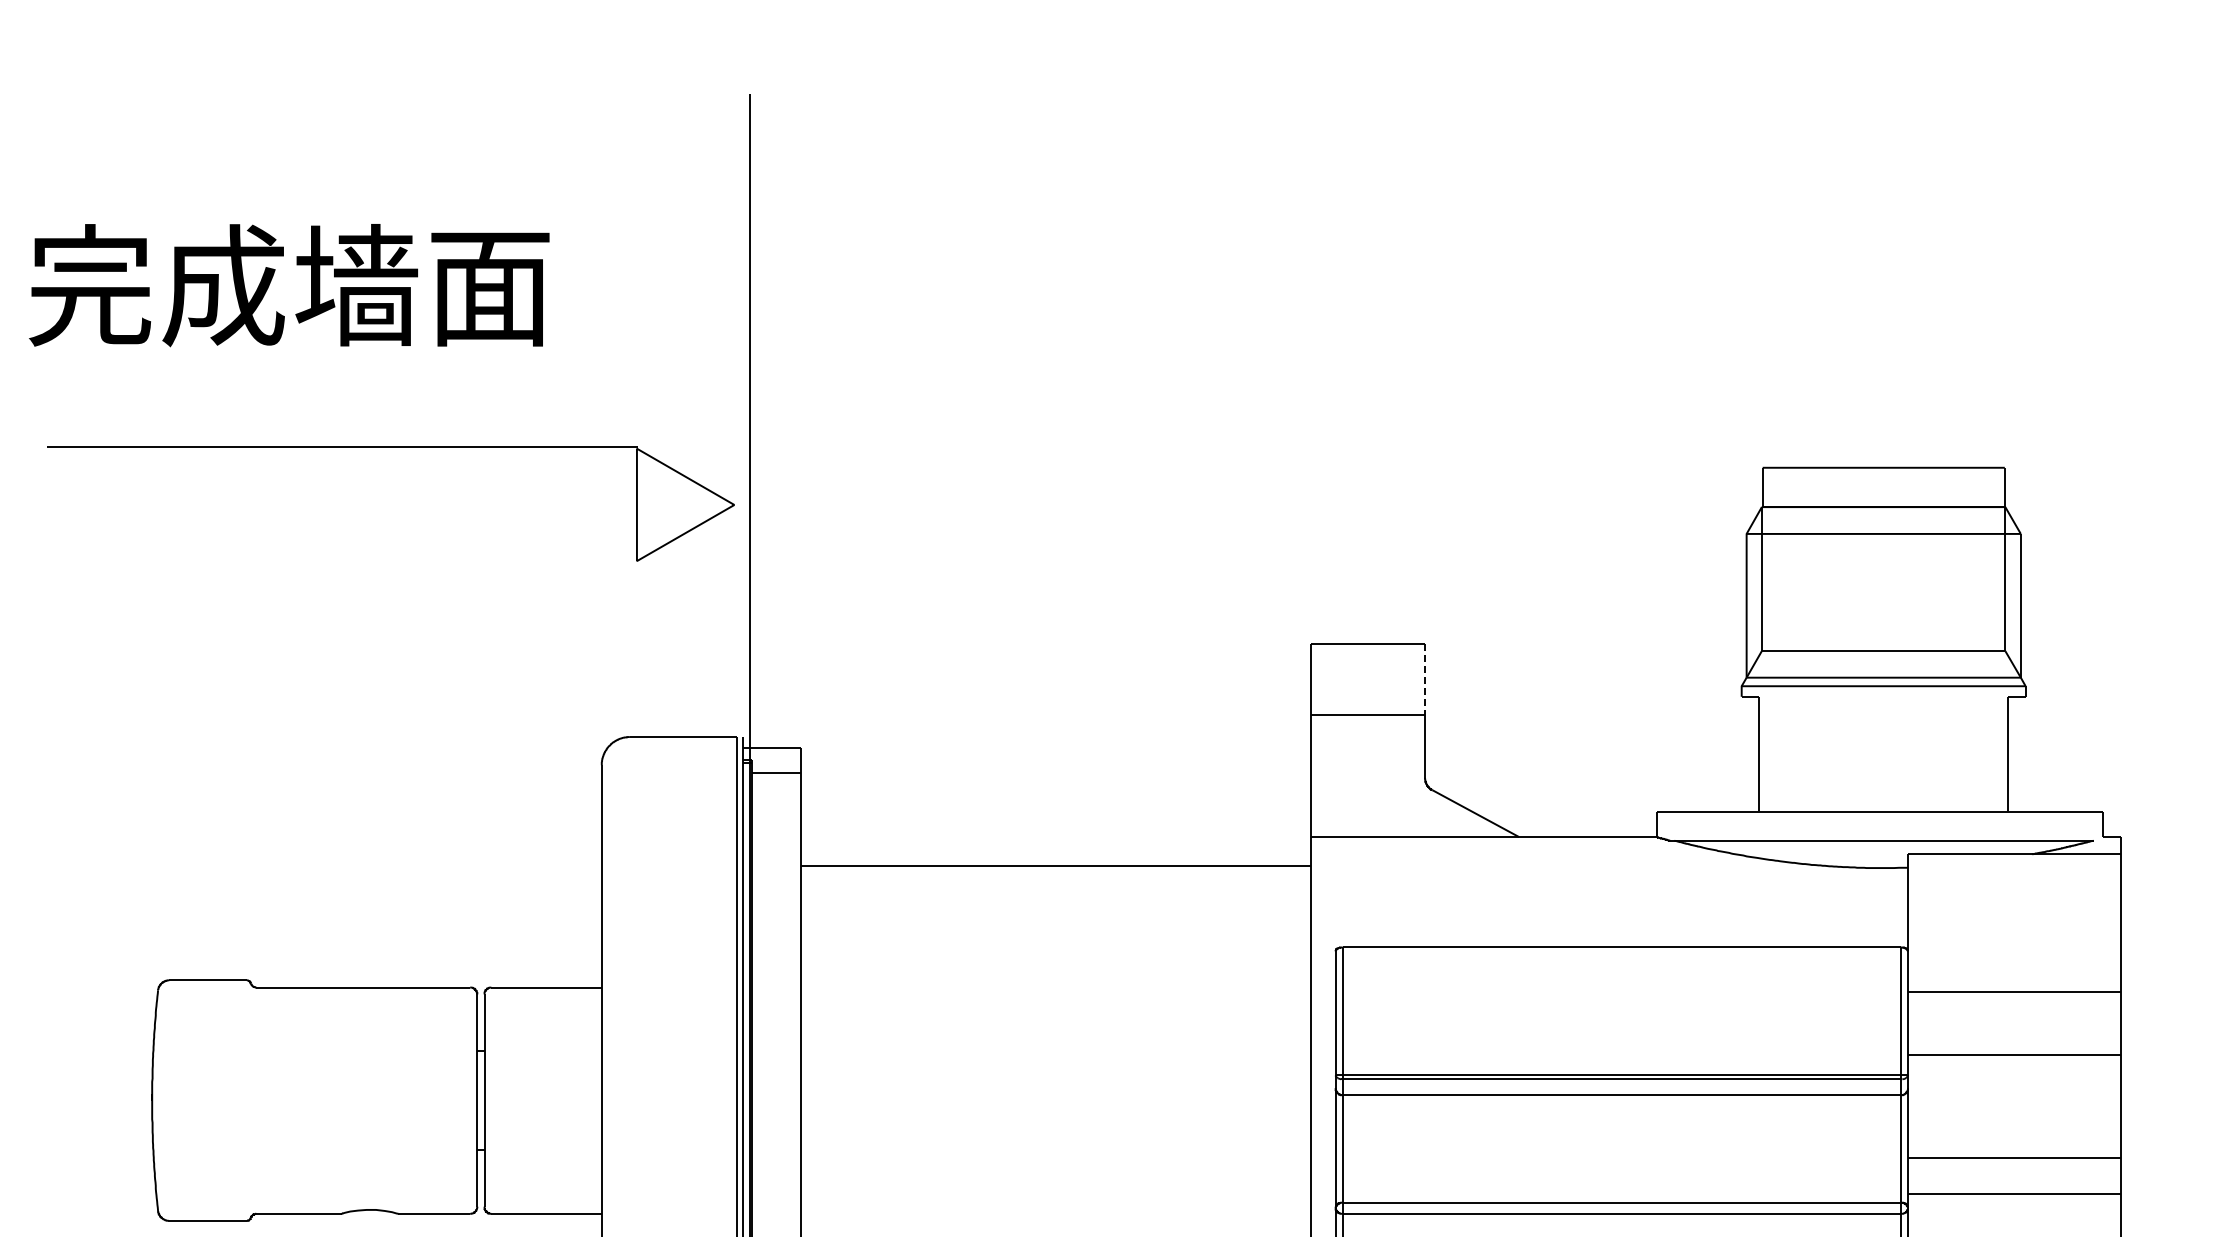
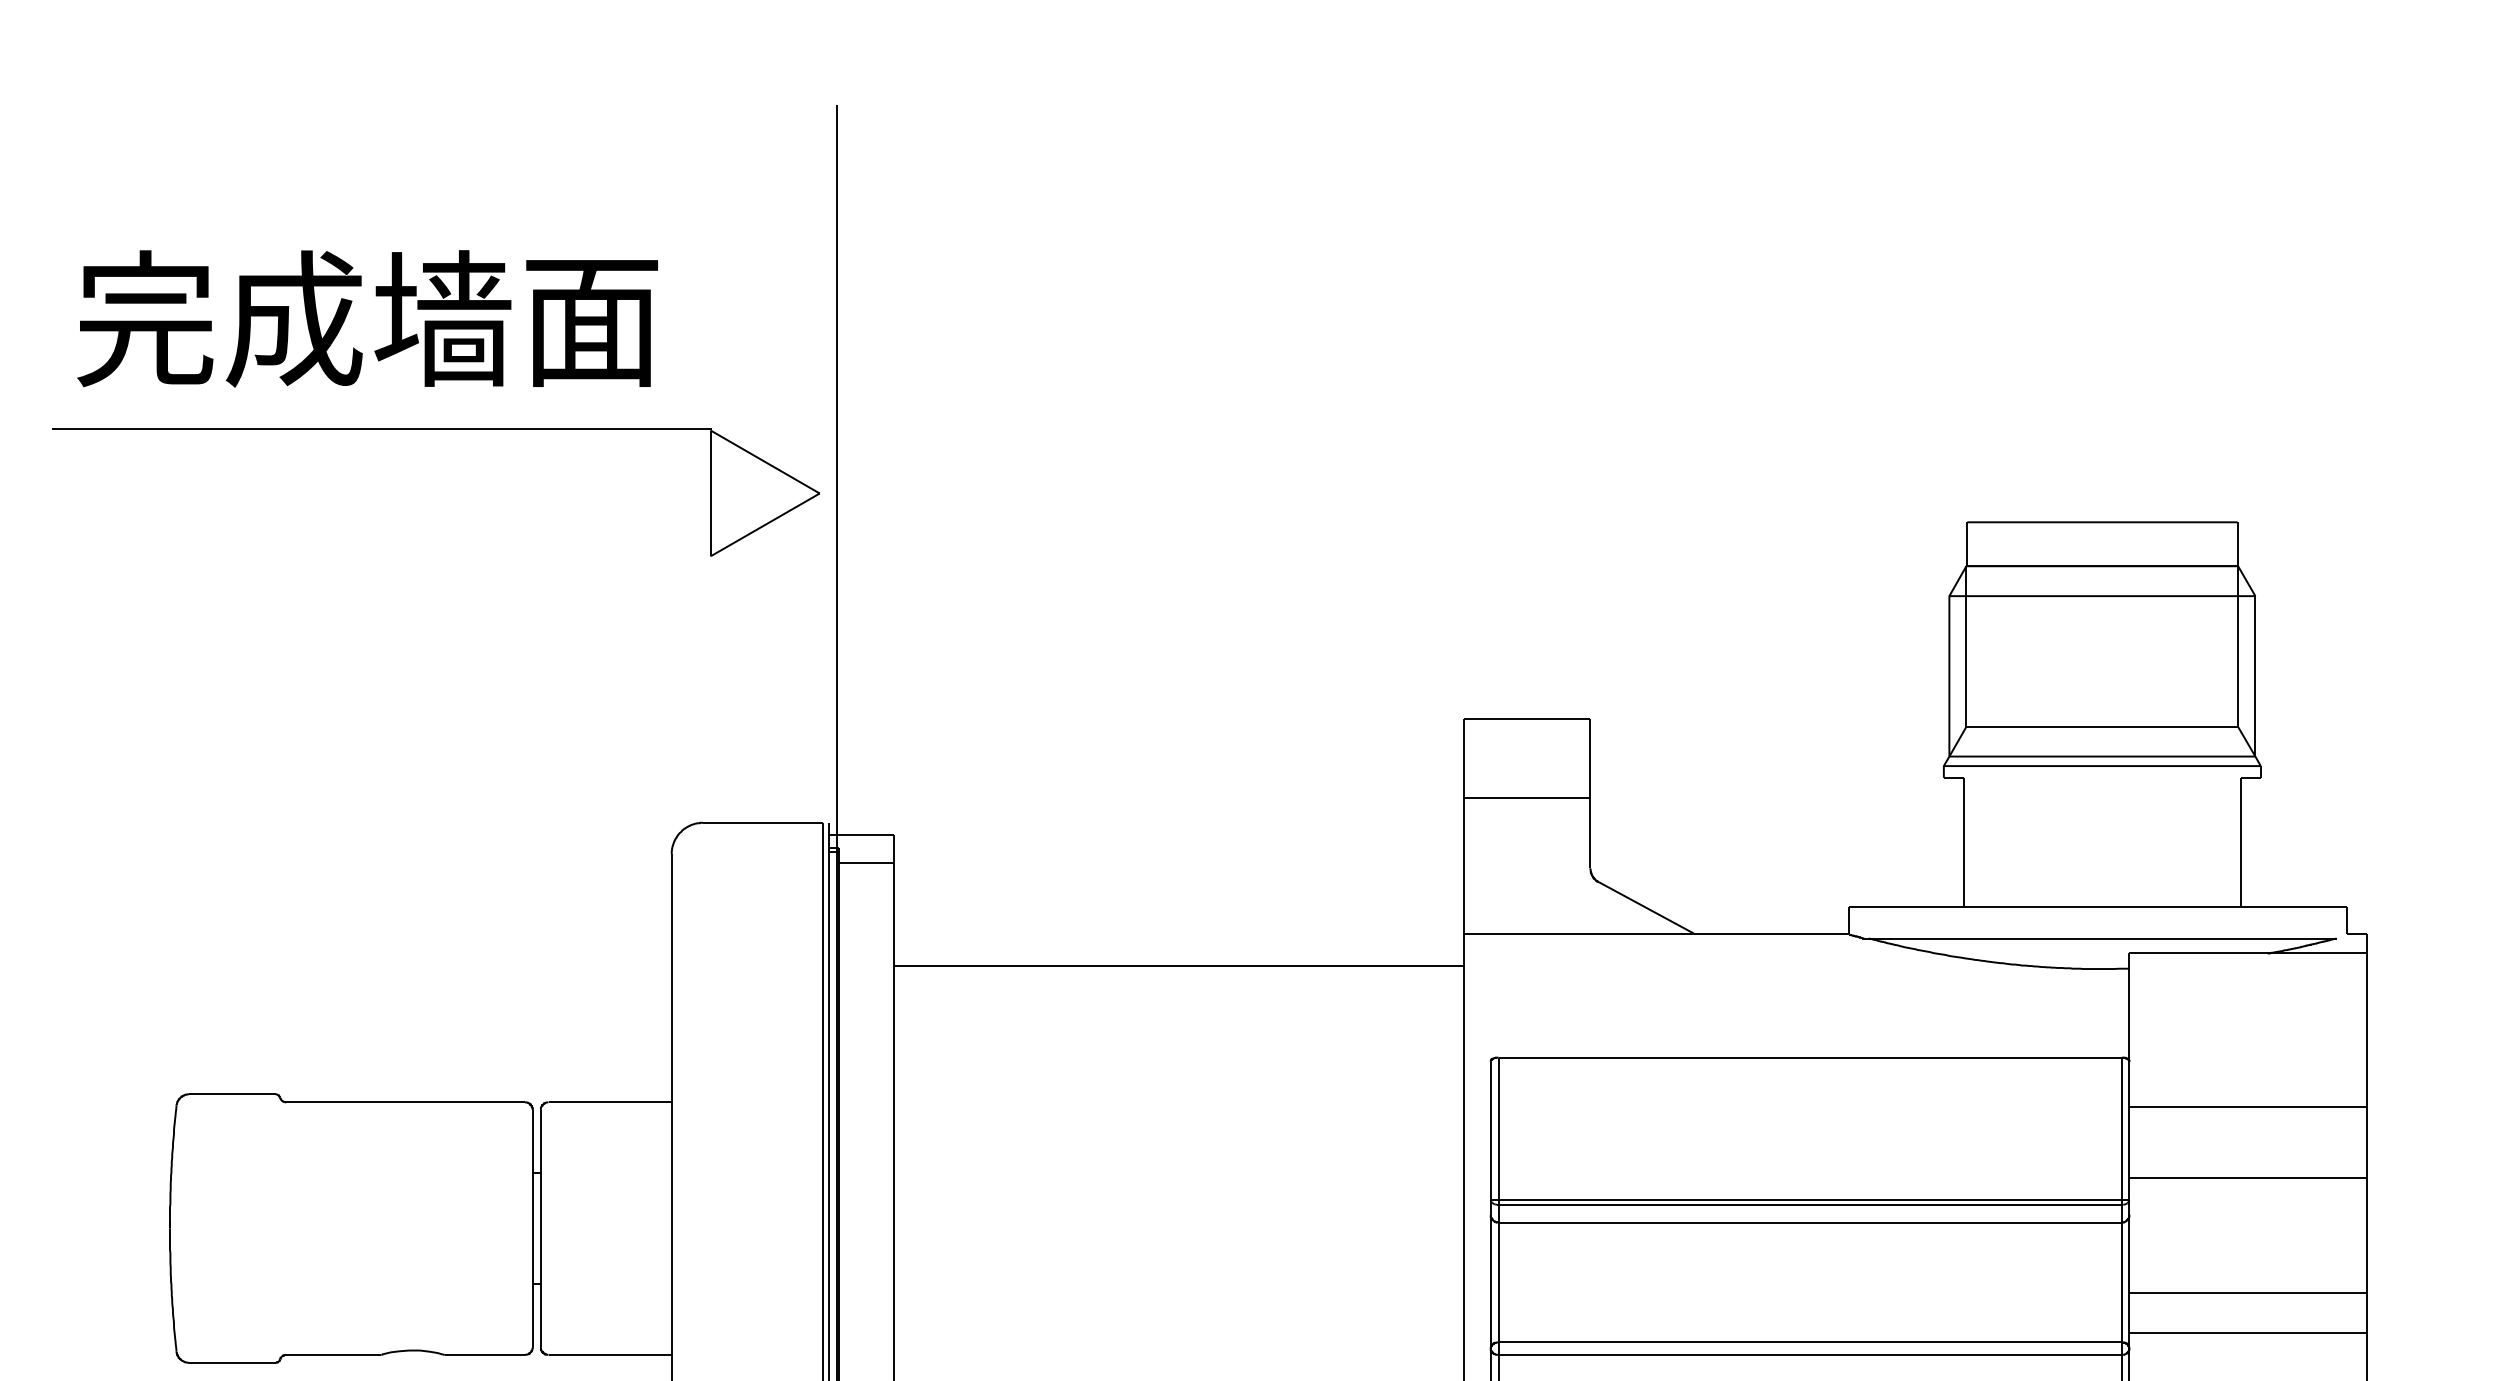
text: (289, 285) -> (367, 318), moved
part: (390, 447) -> (435, 429), moved
line: (1424, 680) -> (1589, 759), dashed -> solid

